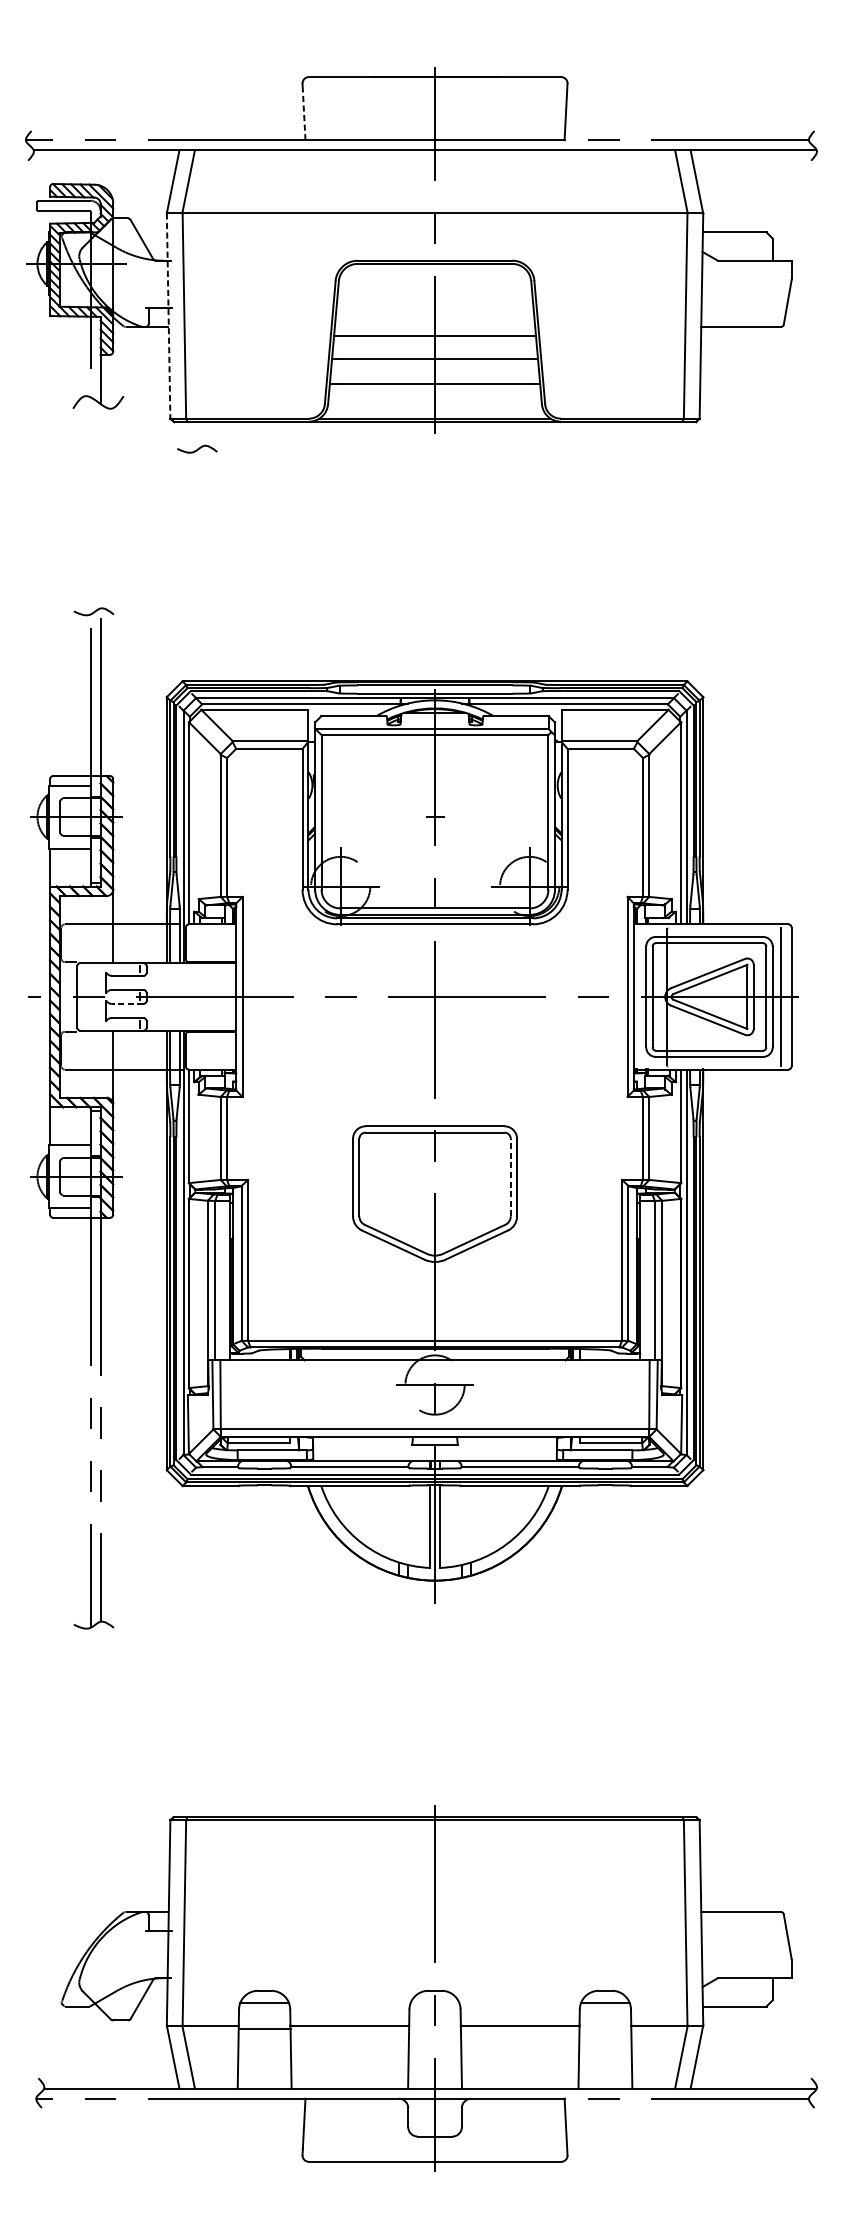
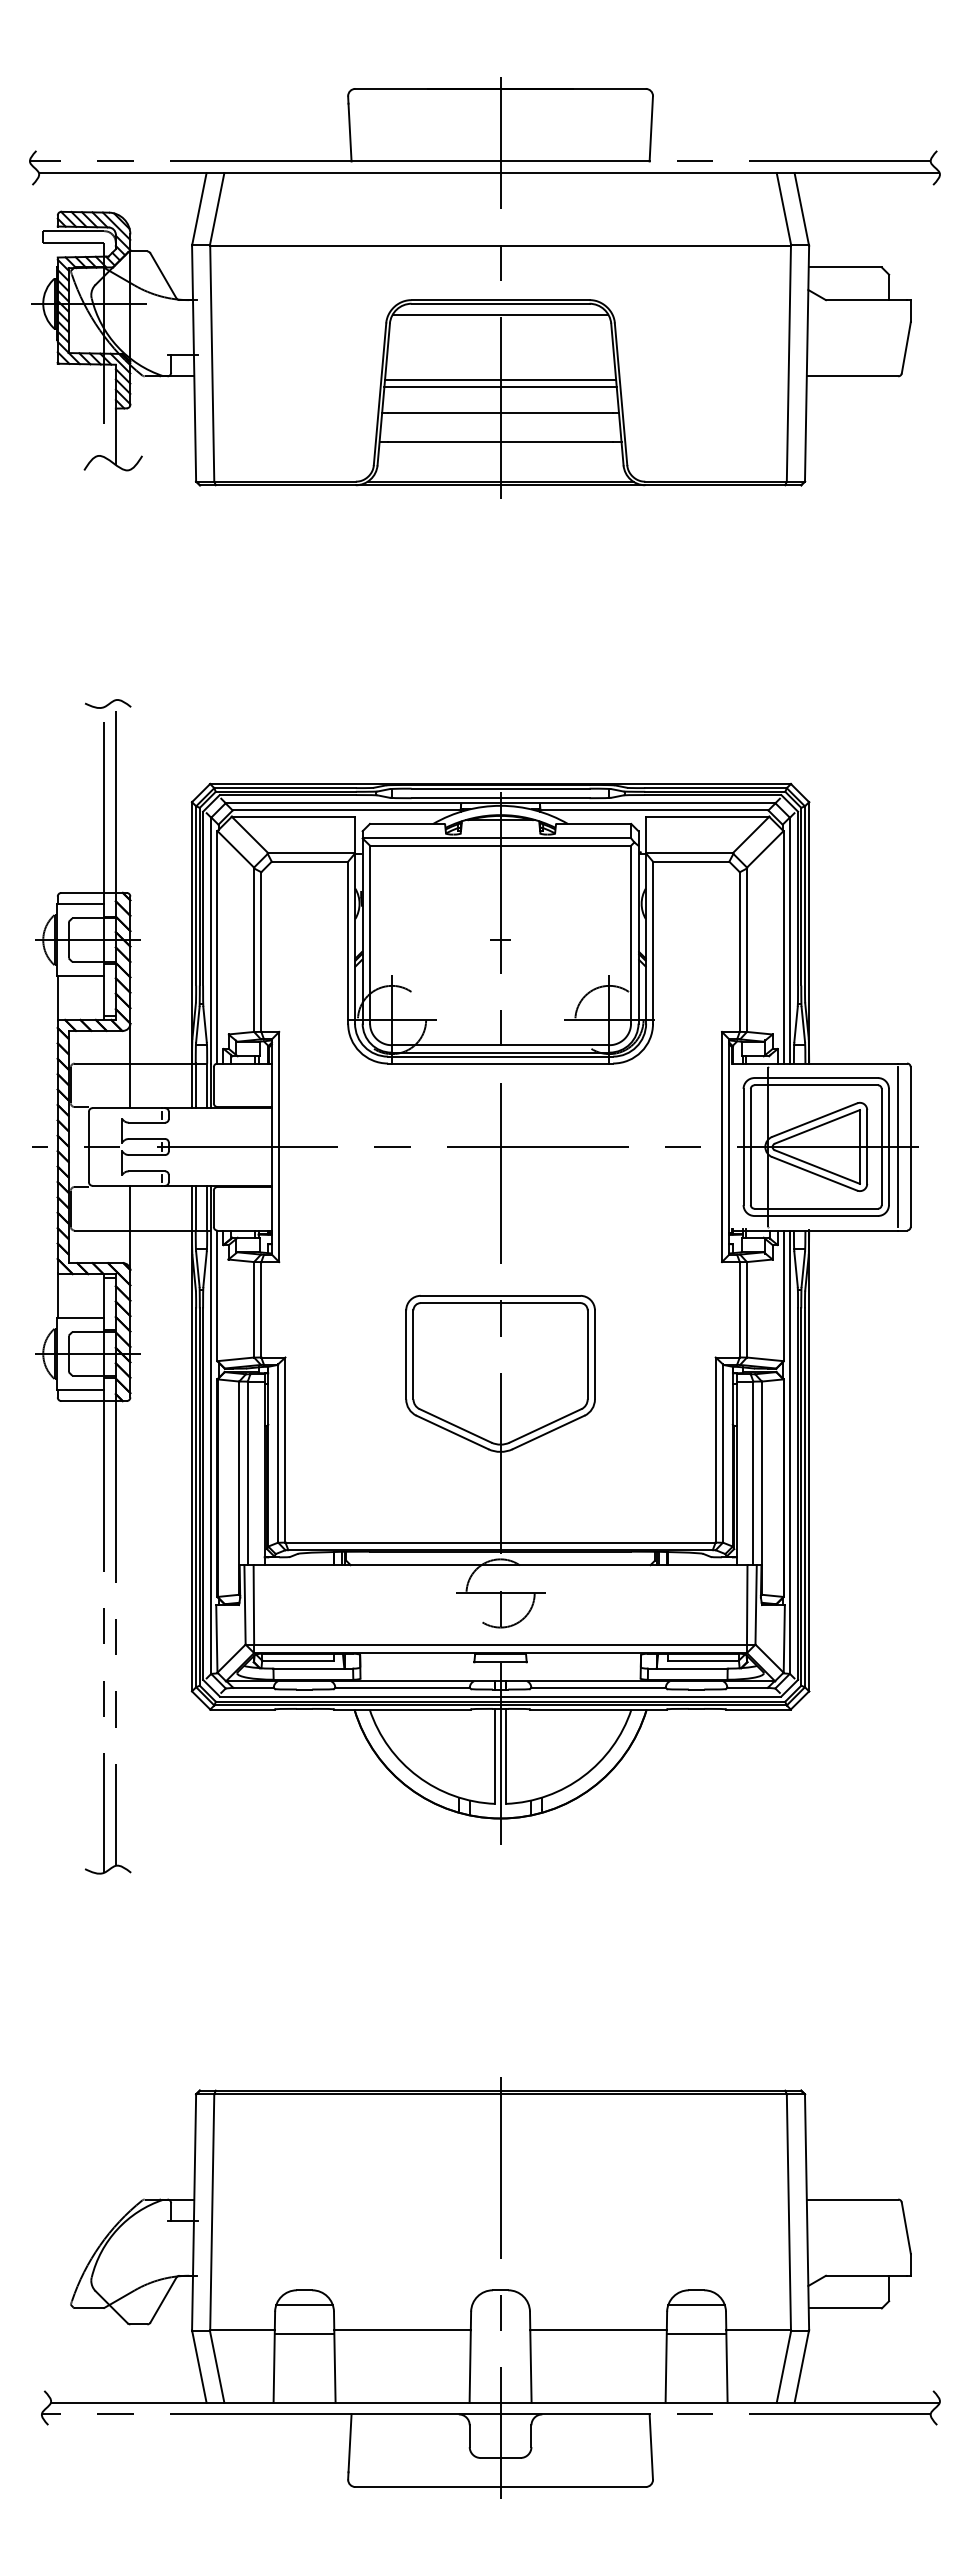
line: (304, 115) -> (350, 132), dashed -> solid
line: (434, 273) -> (500, 314), added
line: (168, 315) -> (194, 363), dashed -> solid
line: (434, 329) -> (500, 379), added
curve: (197, 448) -> (227, 516), removed
line: (127, 1004) -> (146, 1155), dashed -> solid
line: (510, 1177) -> (587, 1354), dashed -> solid
line: (605, 2028) -> (696, 2333), added

